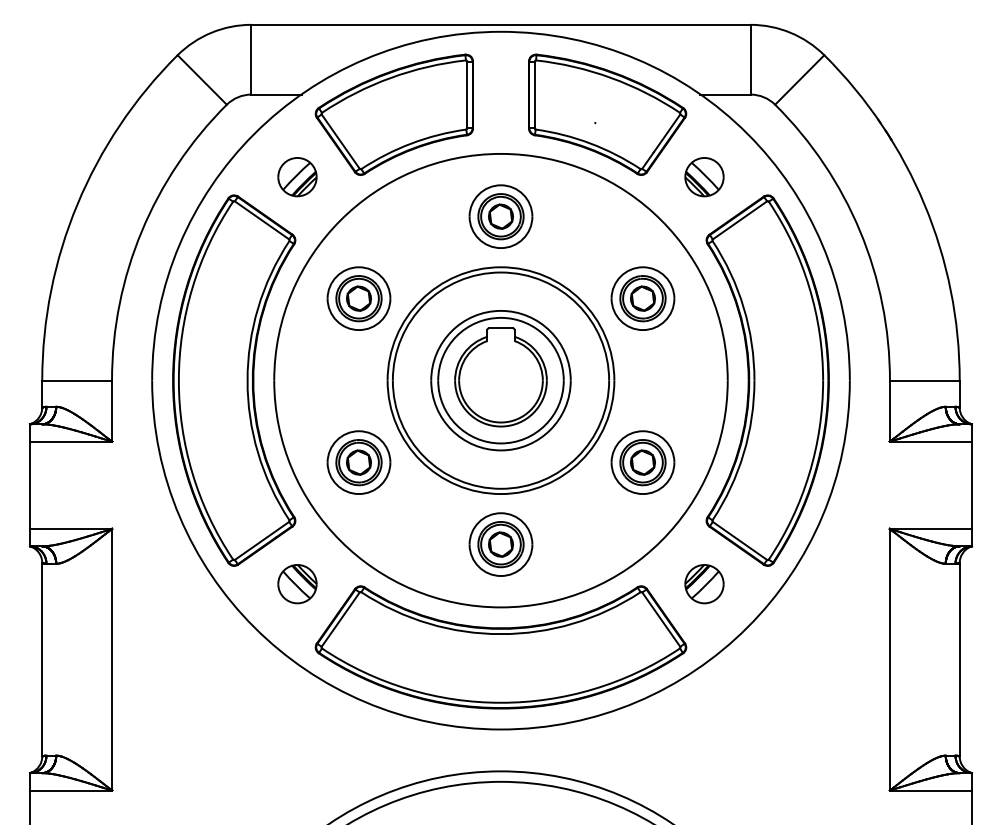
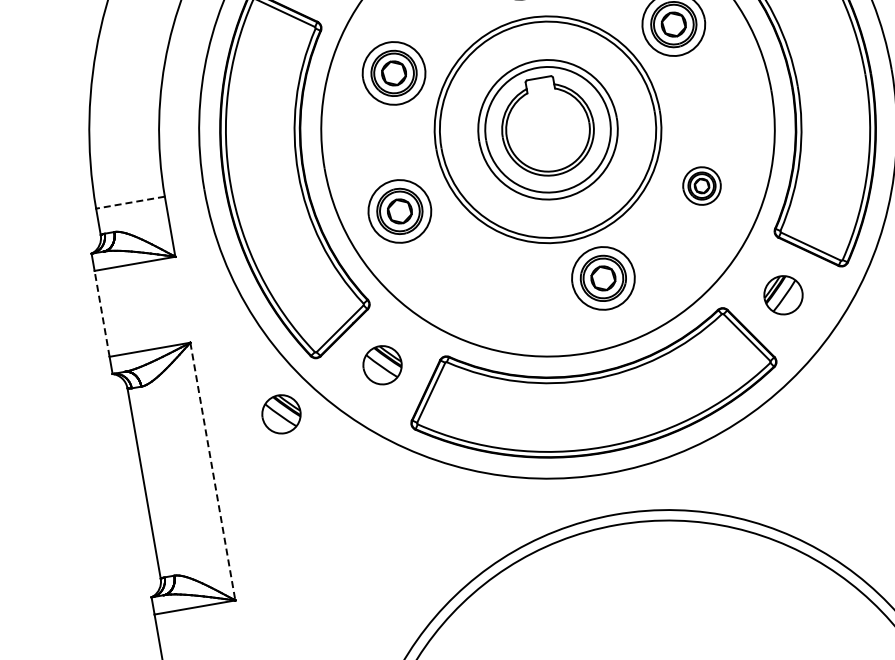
line: (77, 380) -> (130, 202), solid -> dashed
part: (358, 462) -> (399, 211), moved
part: (642, 462) -> (701, 186), size x0.6
line: (30, 485) -> (102, 313), solid -> dashed
part: (500, 544) -> (602, 278), moved
part: (189, 615) -> (281, 414), added
line: (112, 659) -> (213, 471), solid -> dashed

